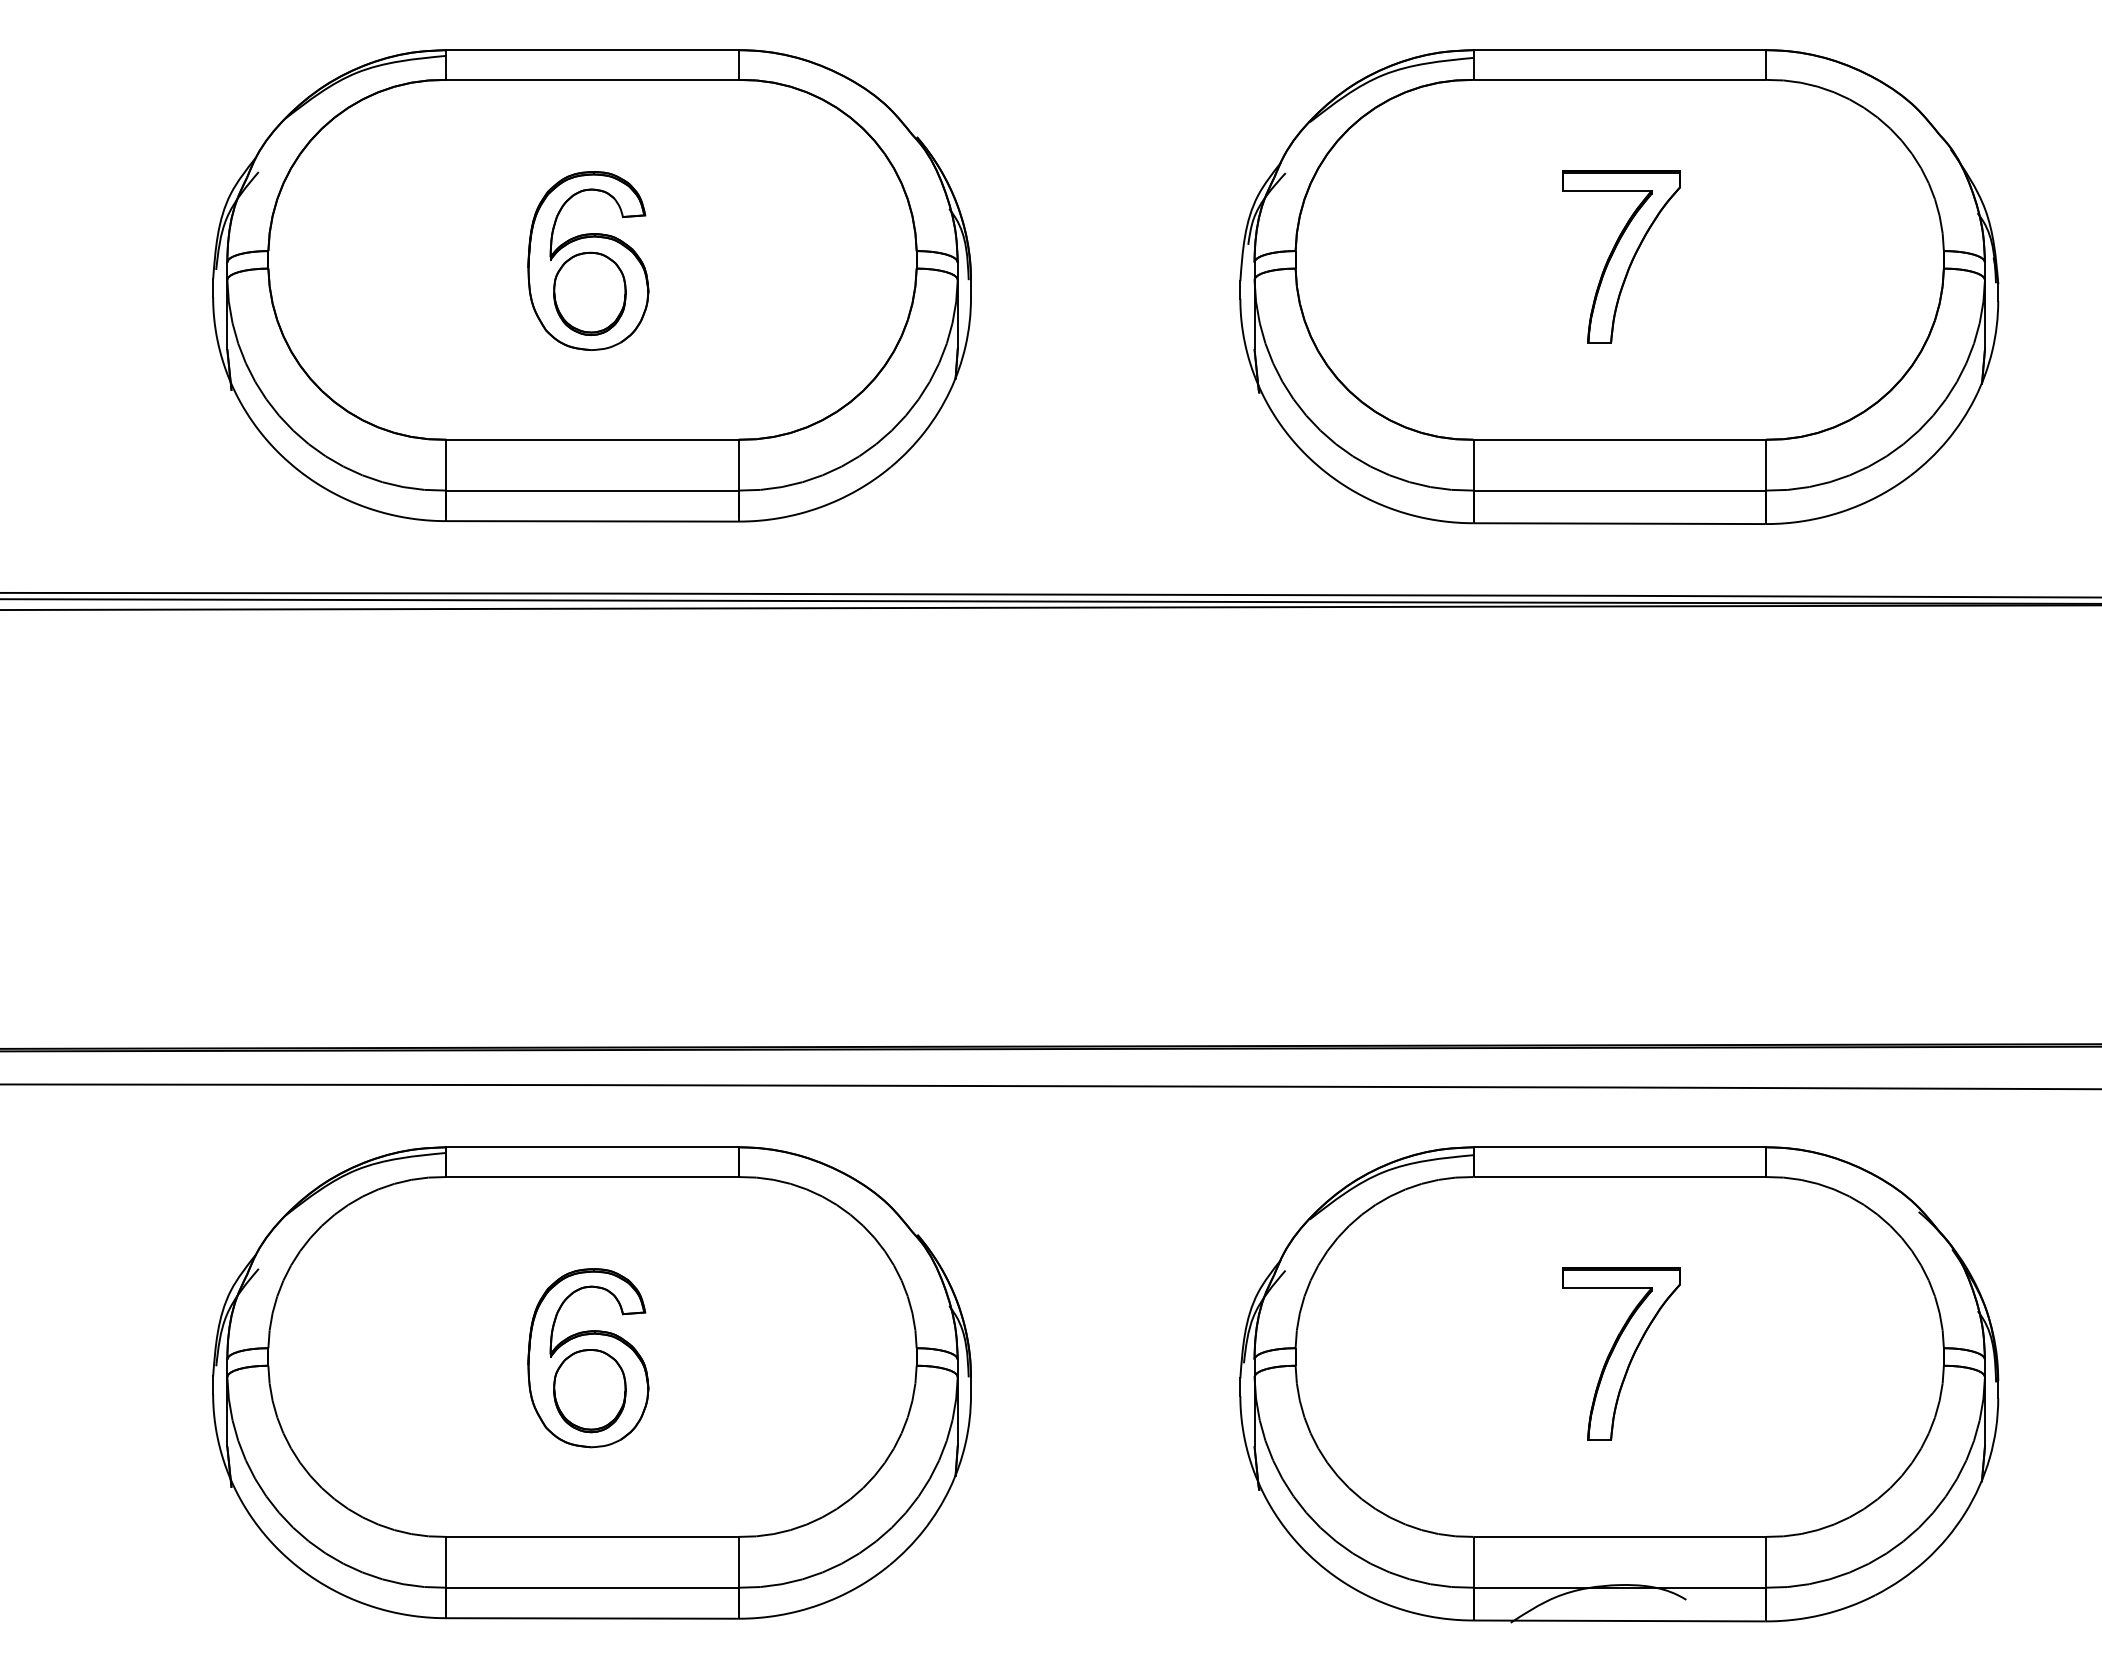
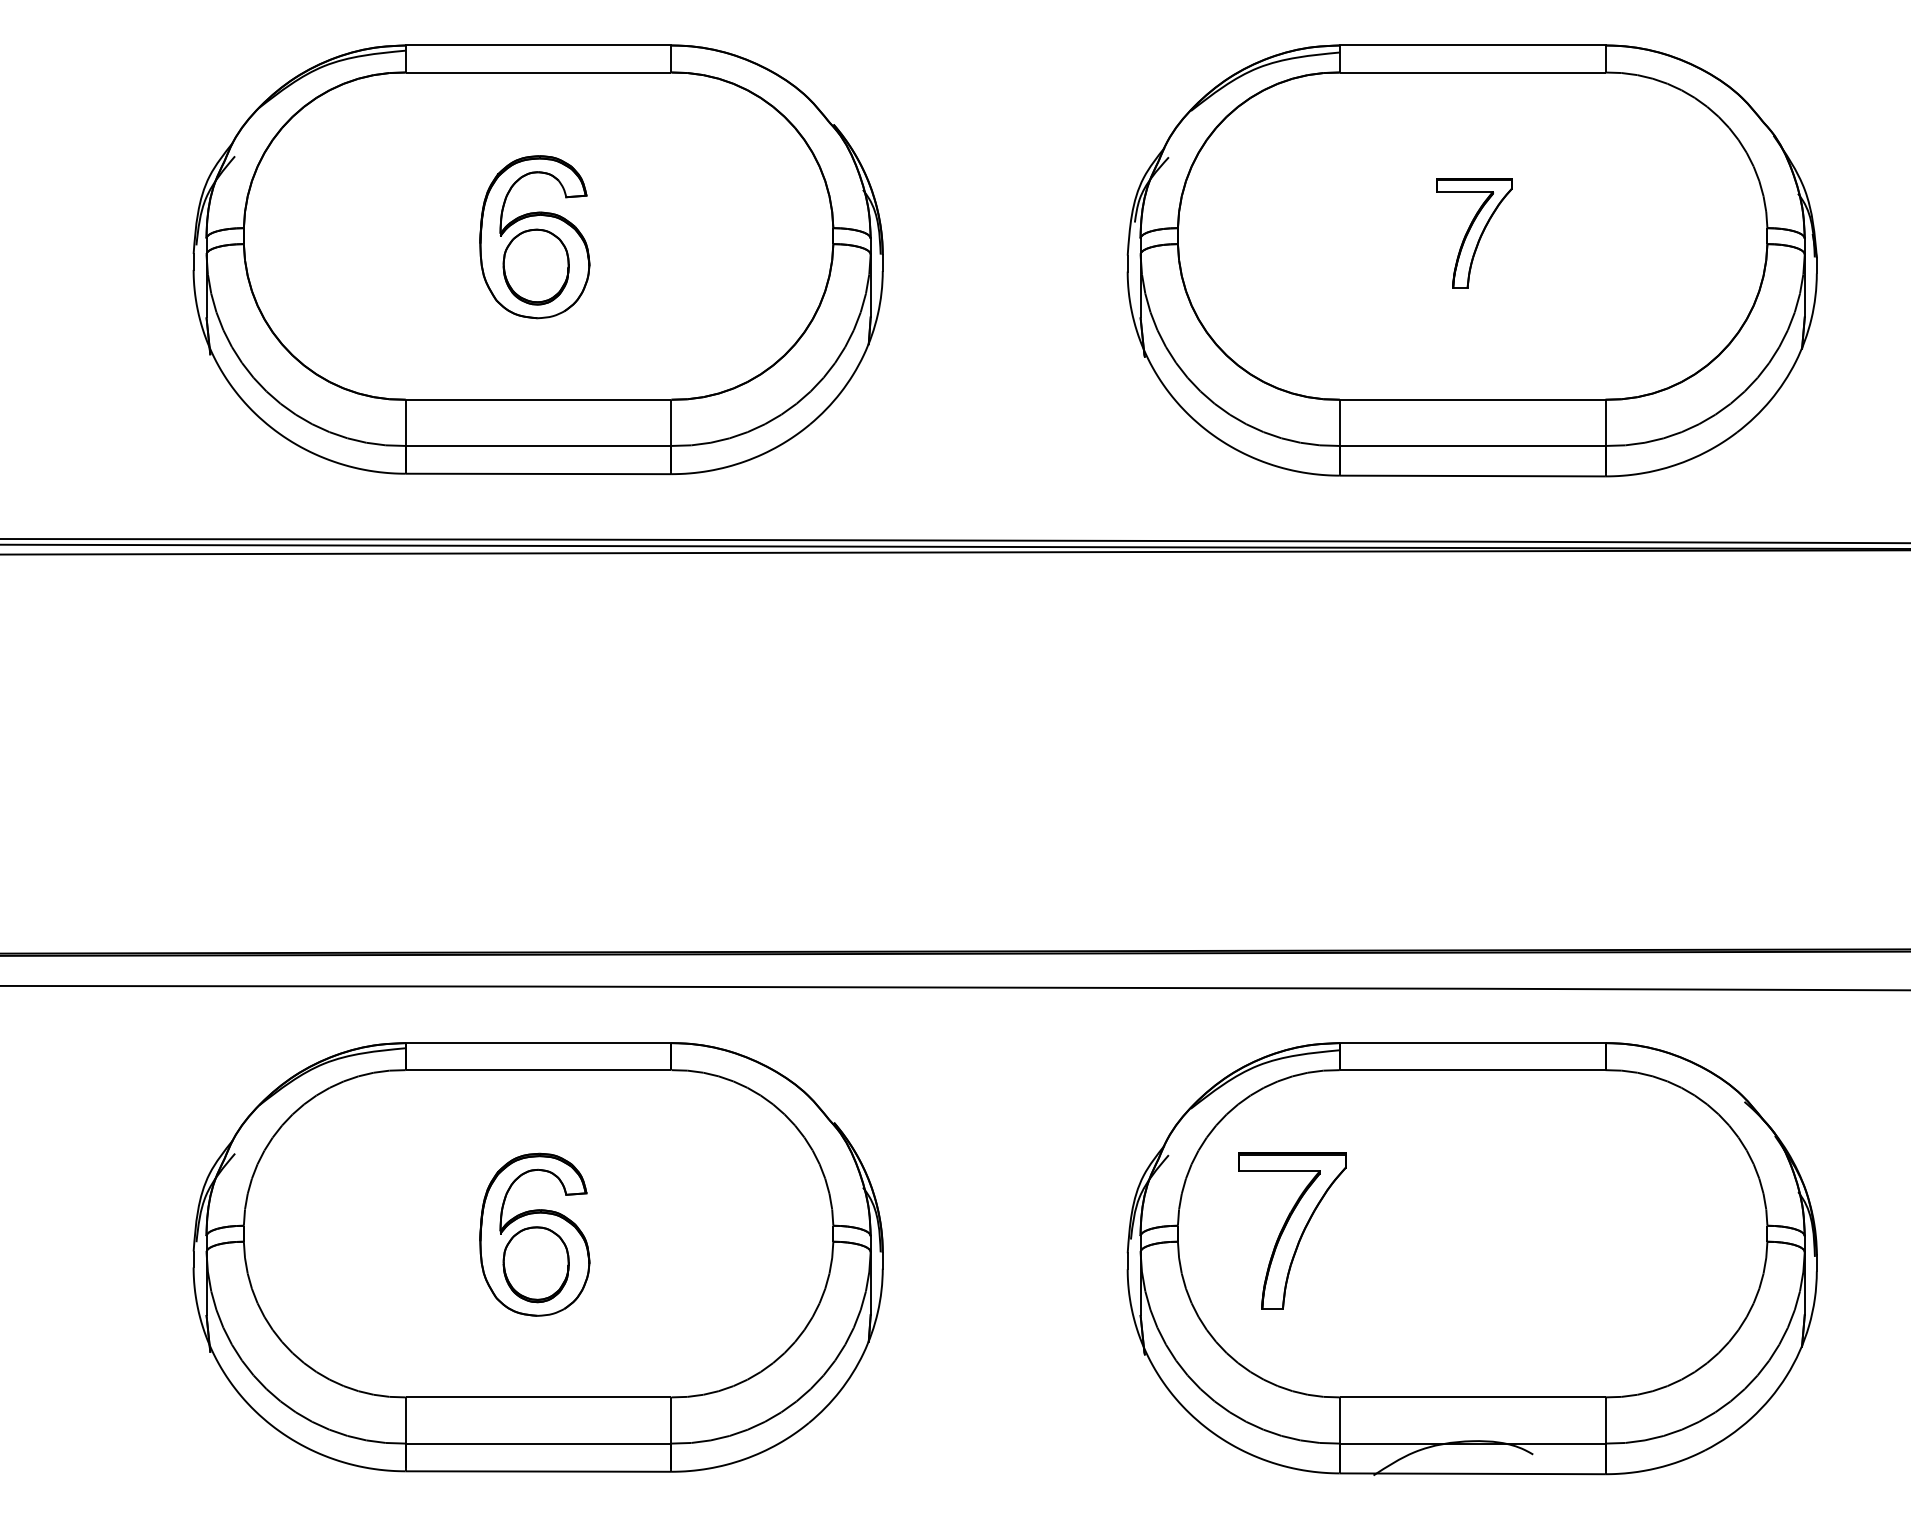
part: (1621, 256) -> (1474, 233), size x0.7
part: (1621, 1353) -> (1292, 1230), moved

